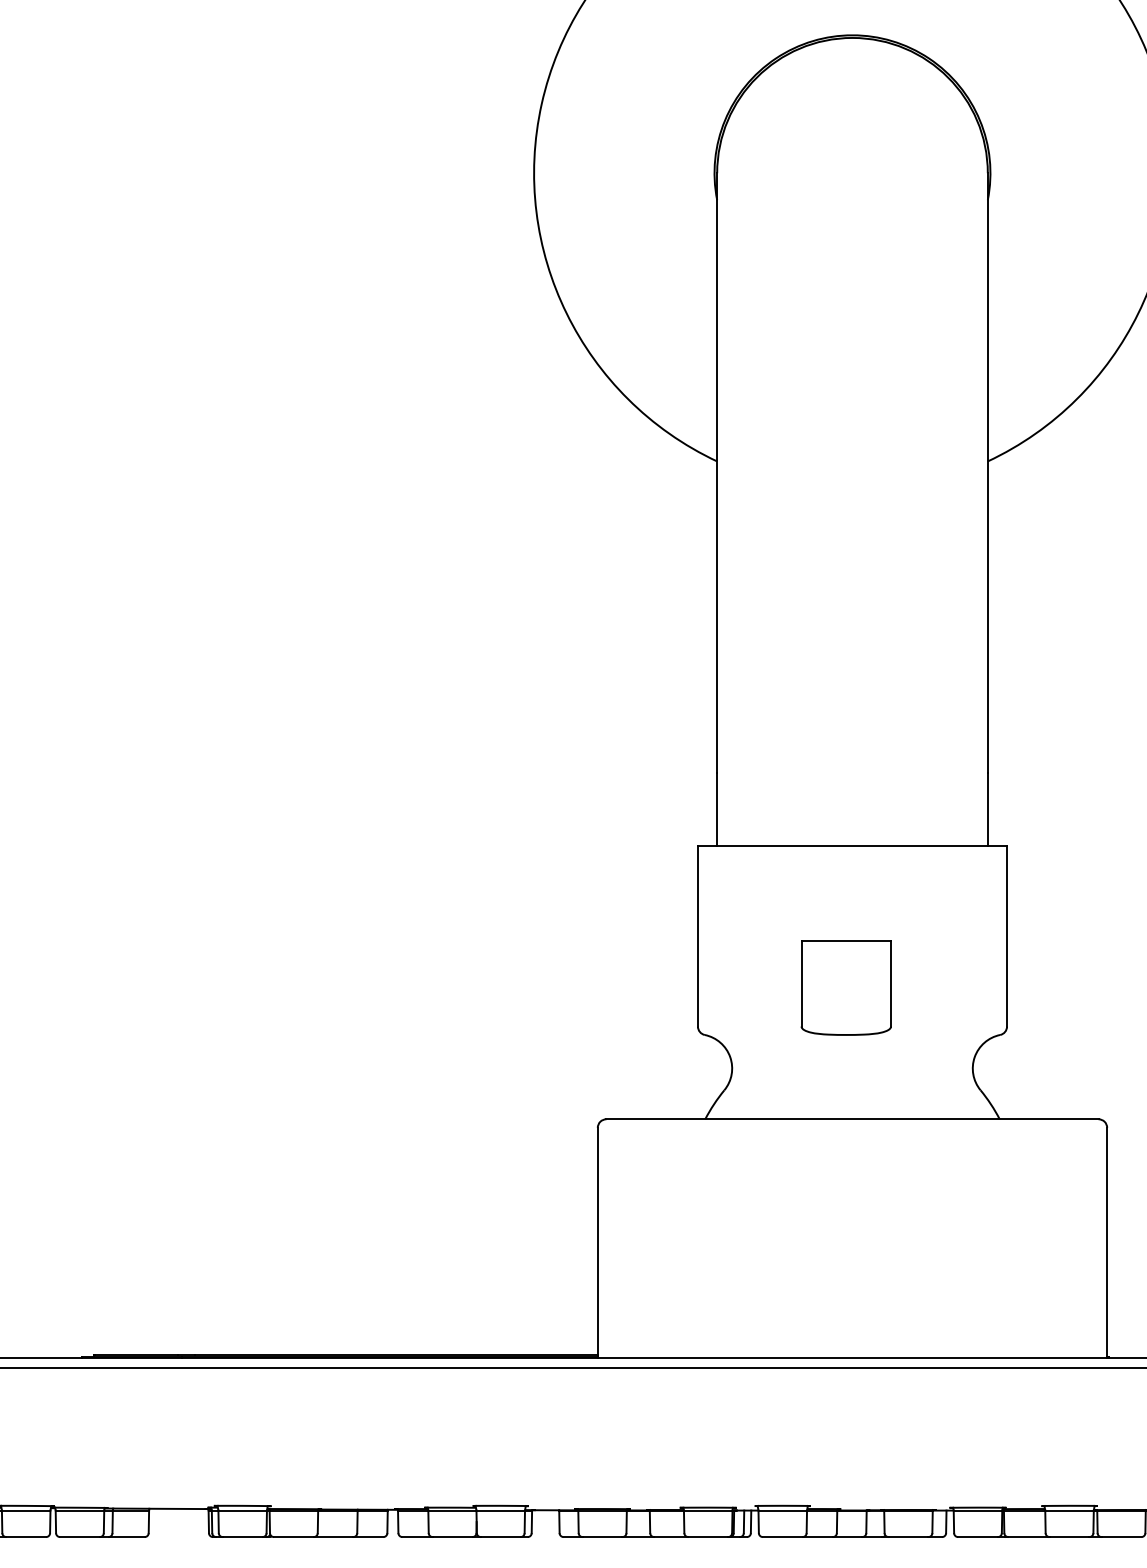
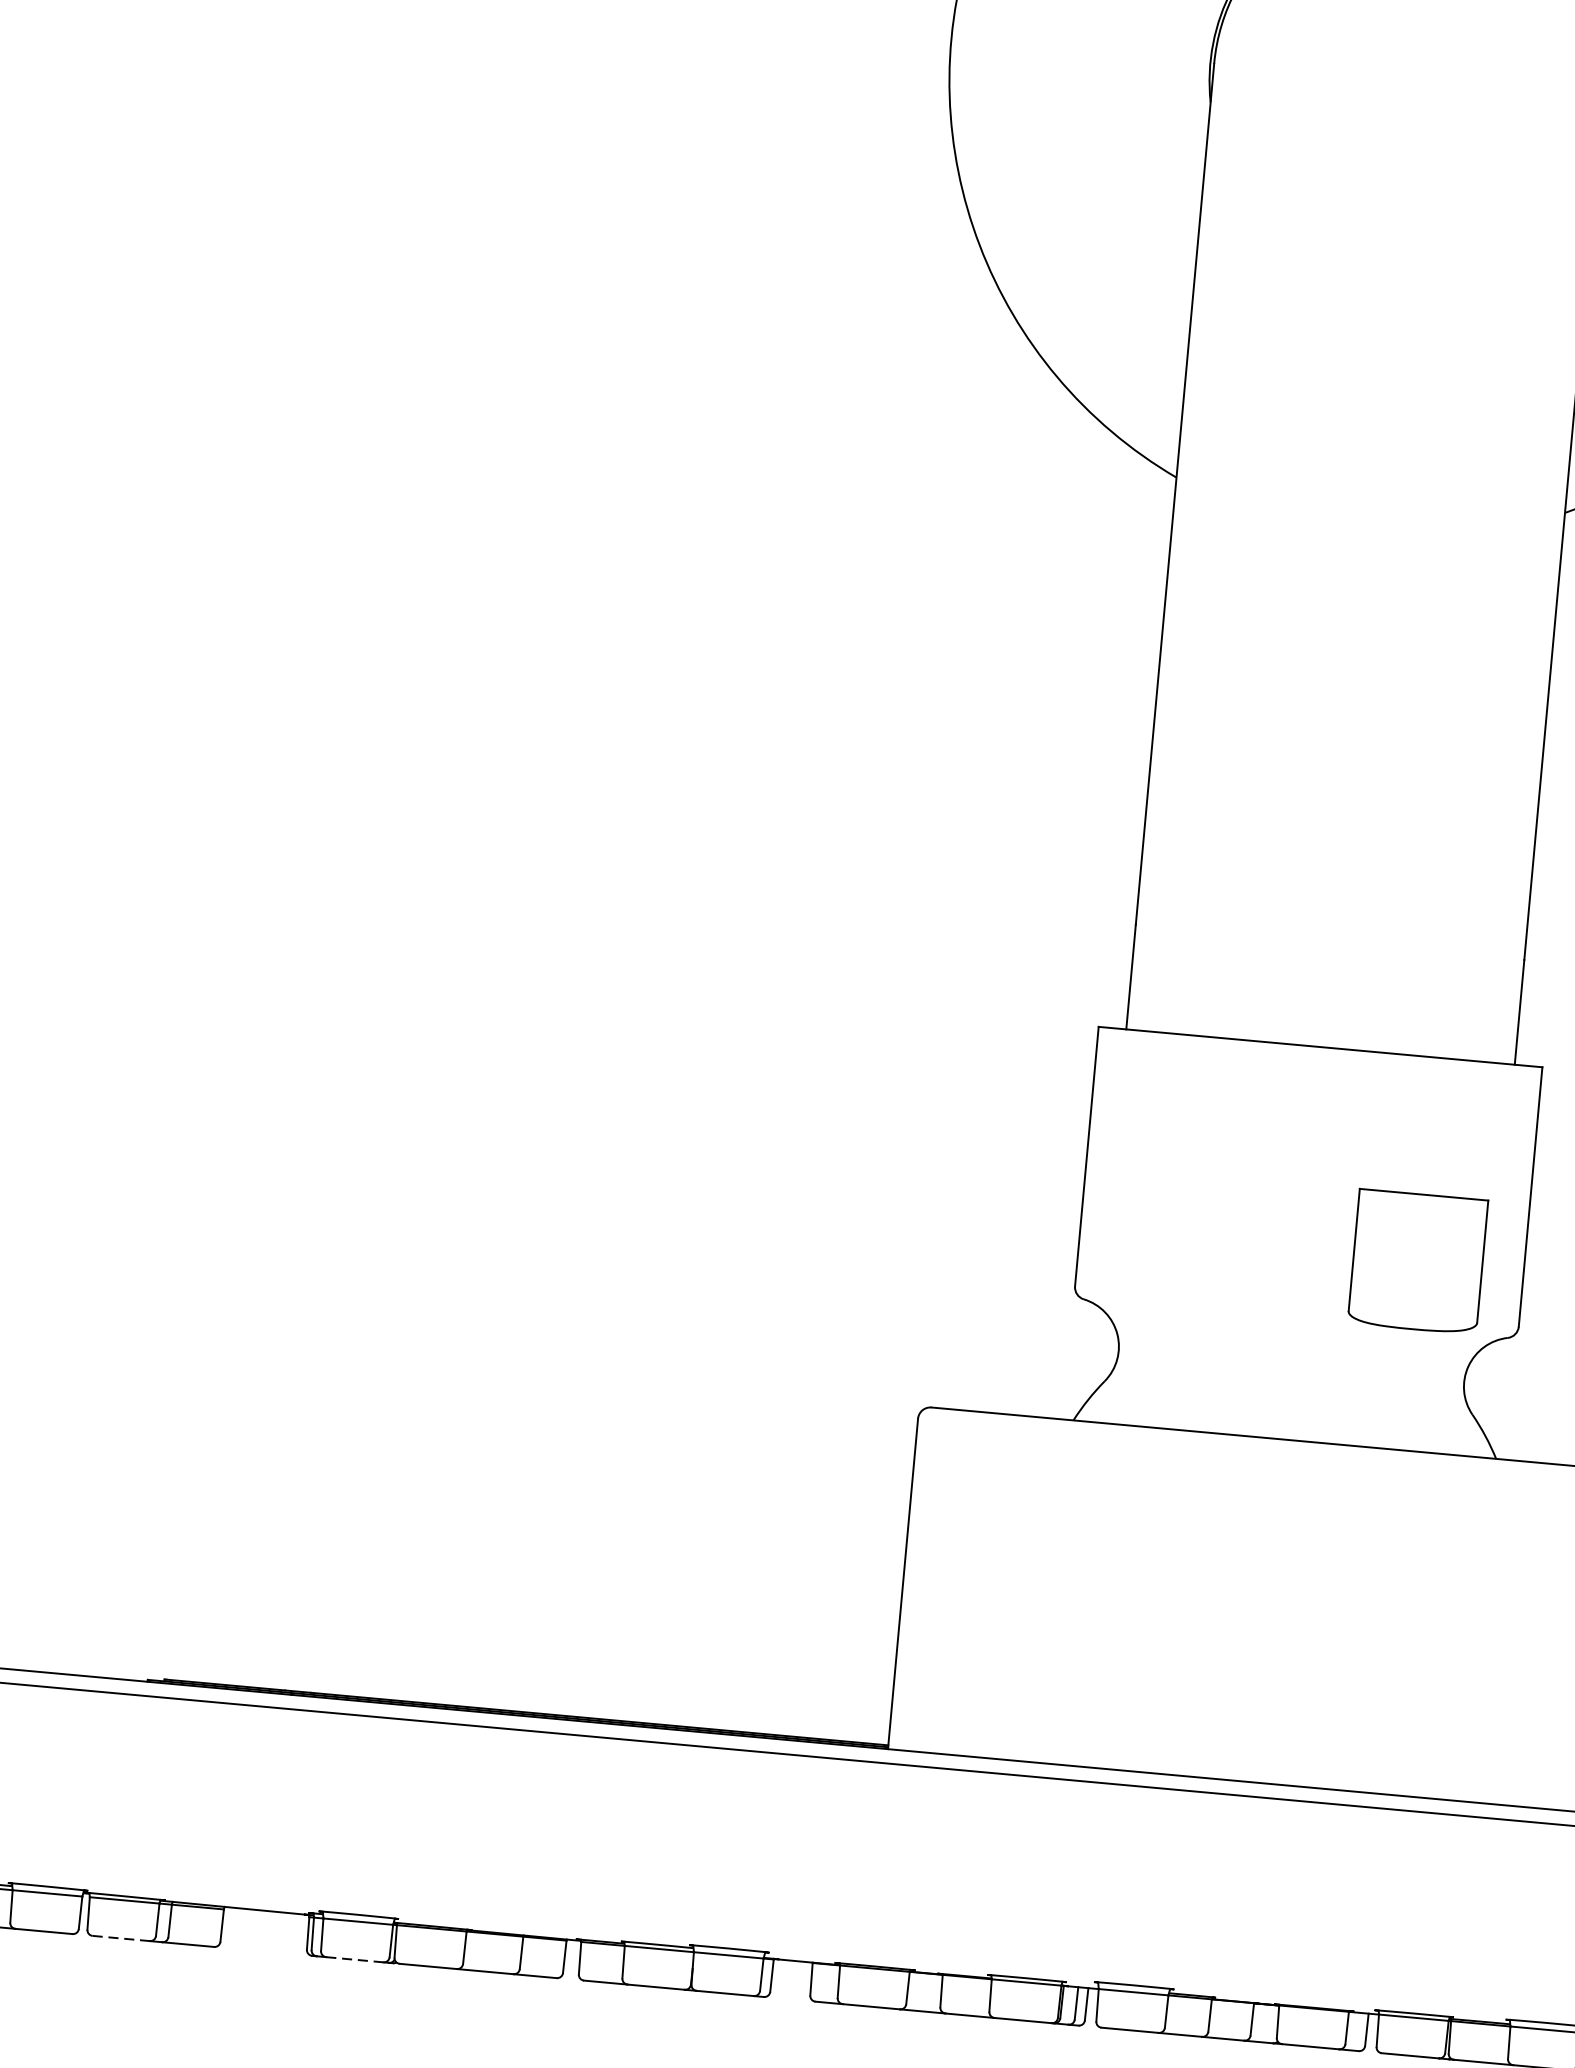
part: (845, 987) -> (1416, 1260), moved
line: (79, 1537) -> (120, 1939), solid -> dashed
line: (242, 1537) -> (354, 1960), solid -> dashed

